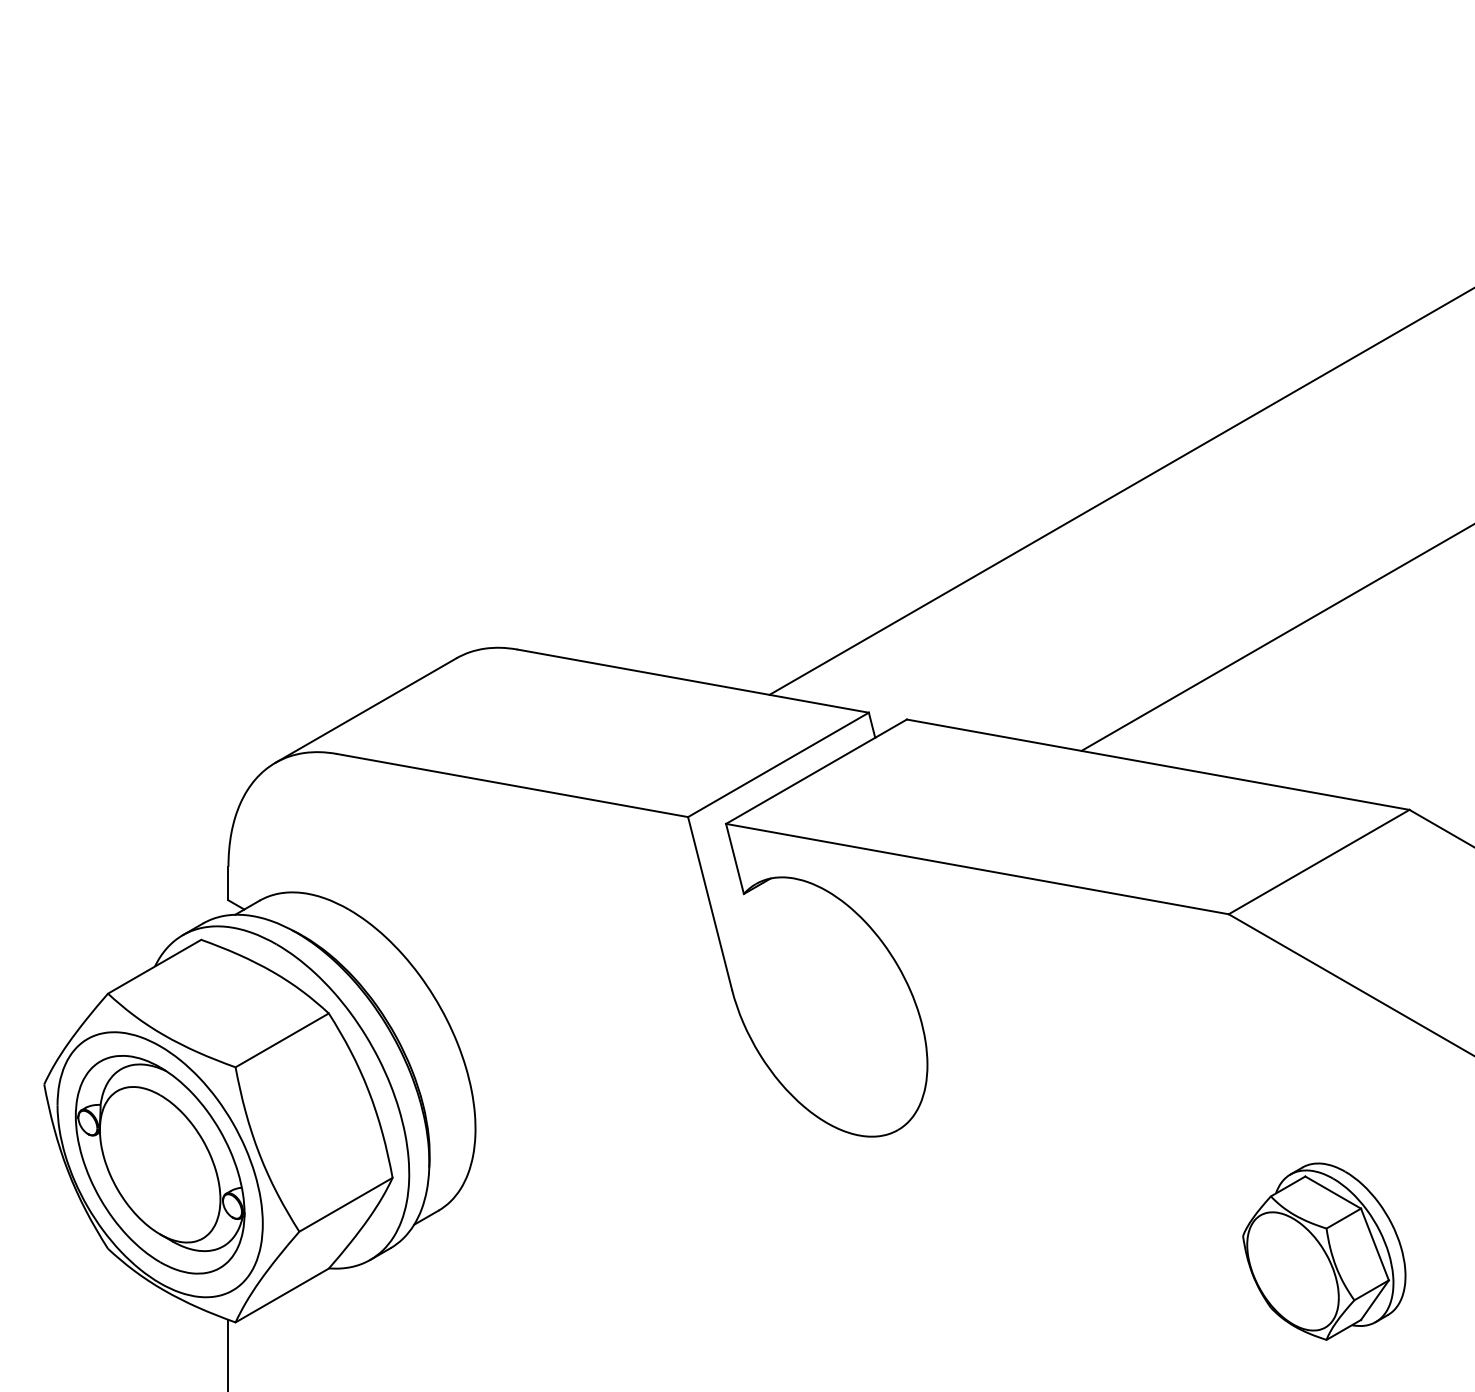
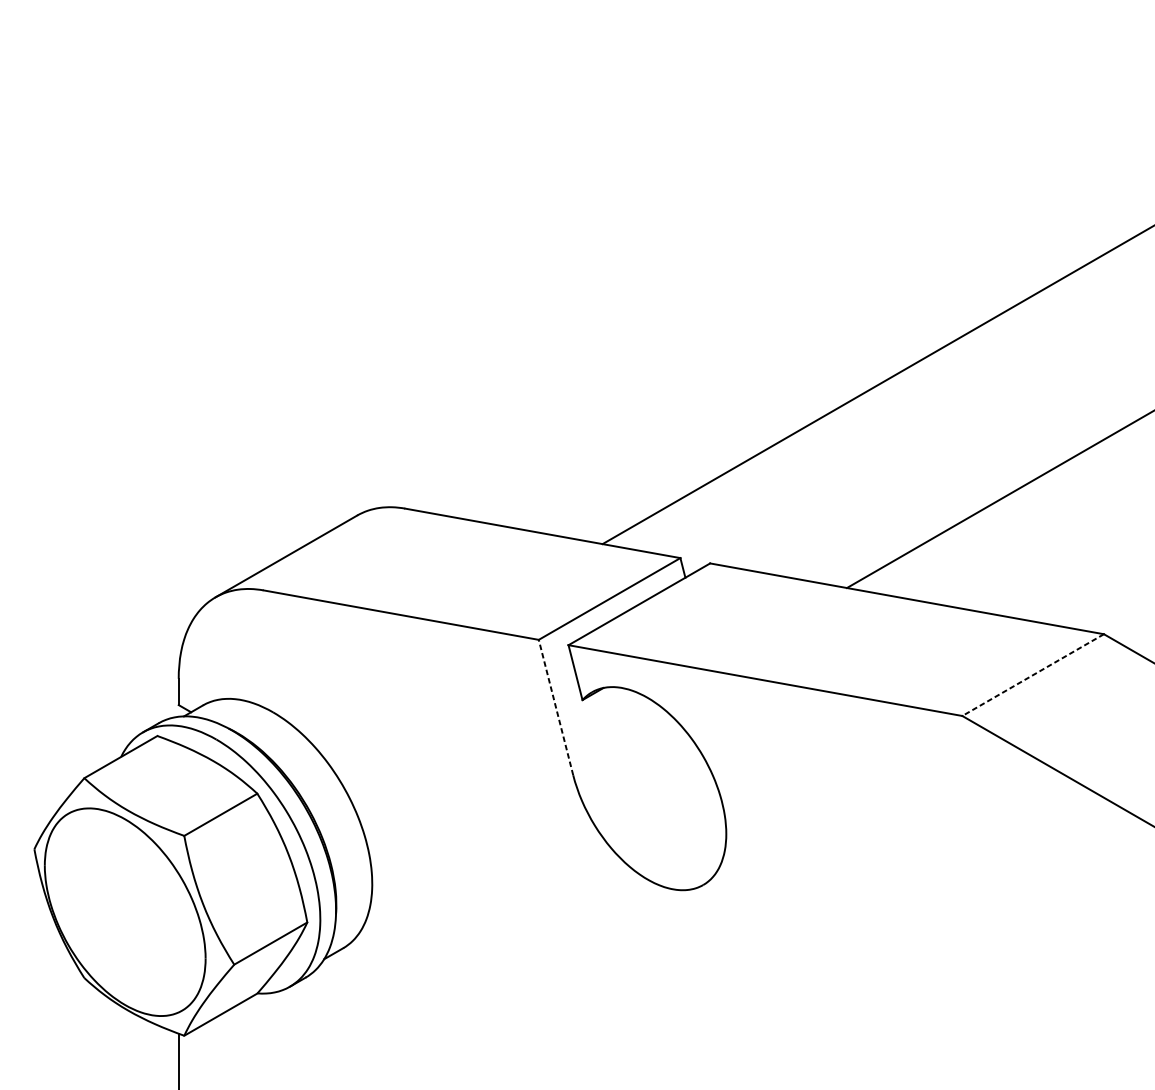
line: (1318, 862) -> (1032, 675), solid -> dashed
line: (709, 903) -> (555, 707), solid -> dashed
part: (159, 1164) -> (124, 912), removed
part: (1324, 1251) -> (1037, 980), removed

